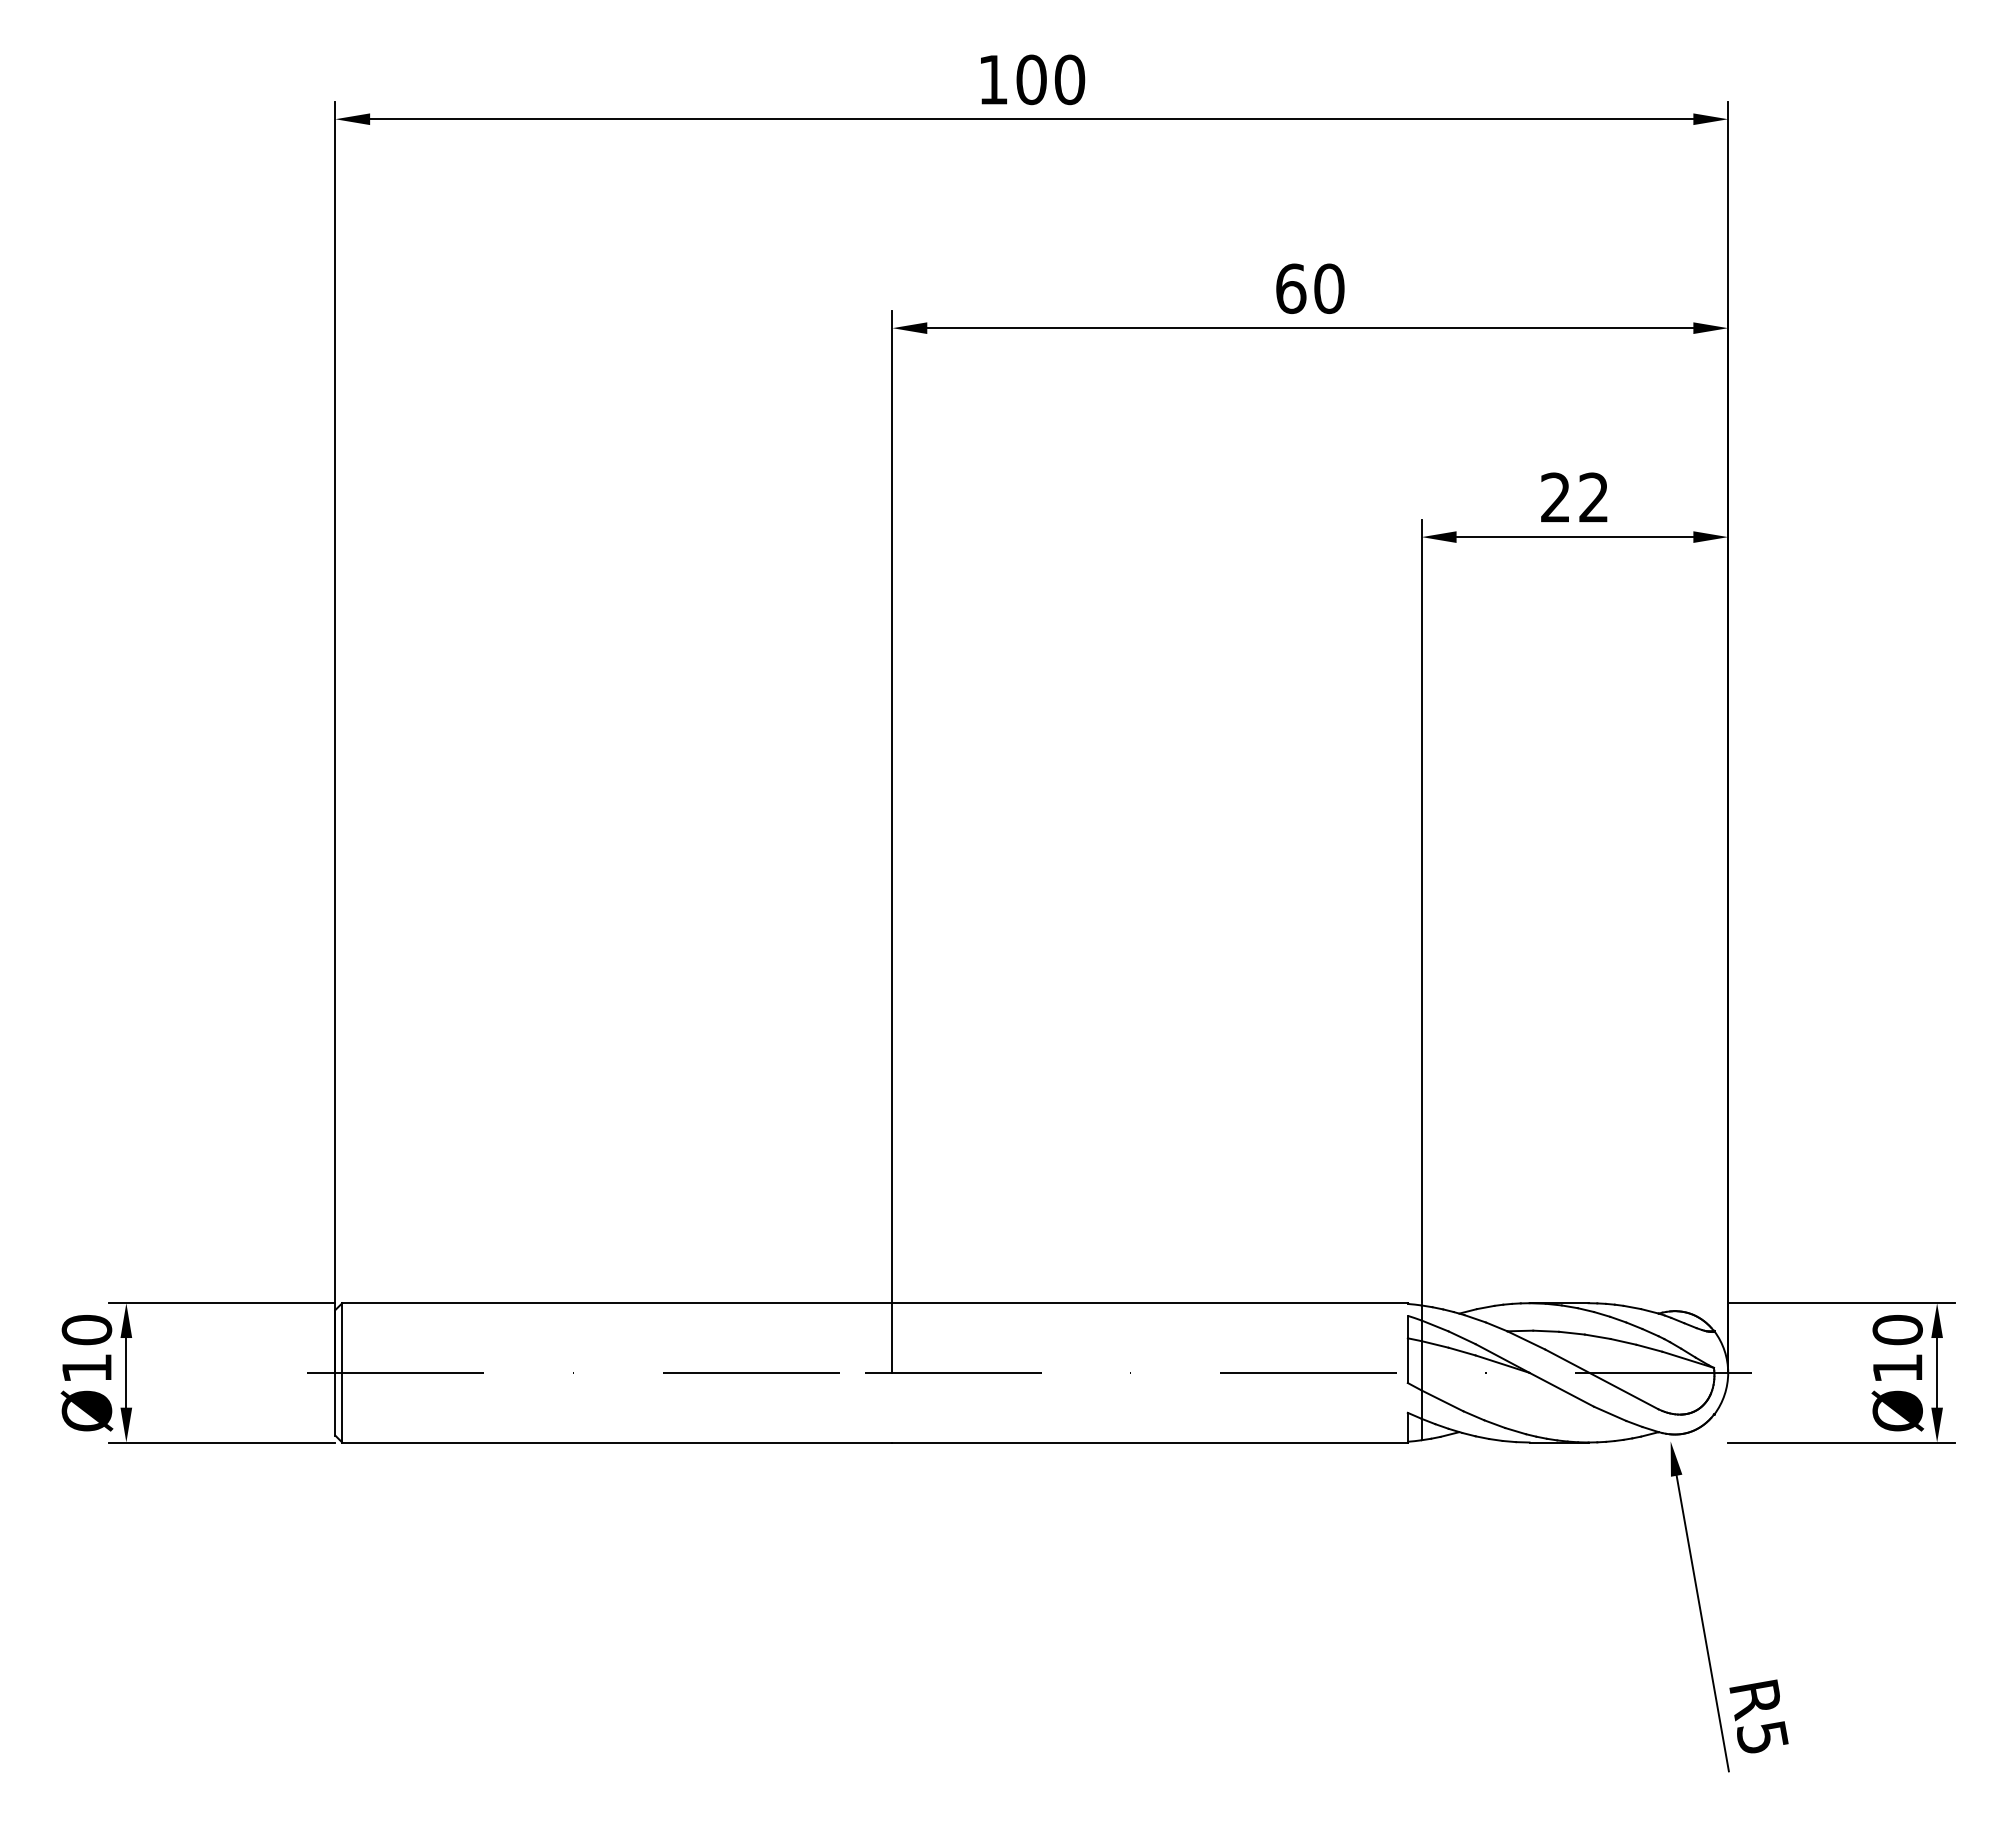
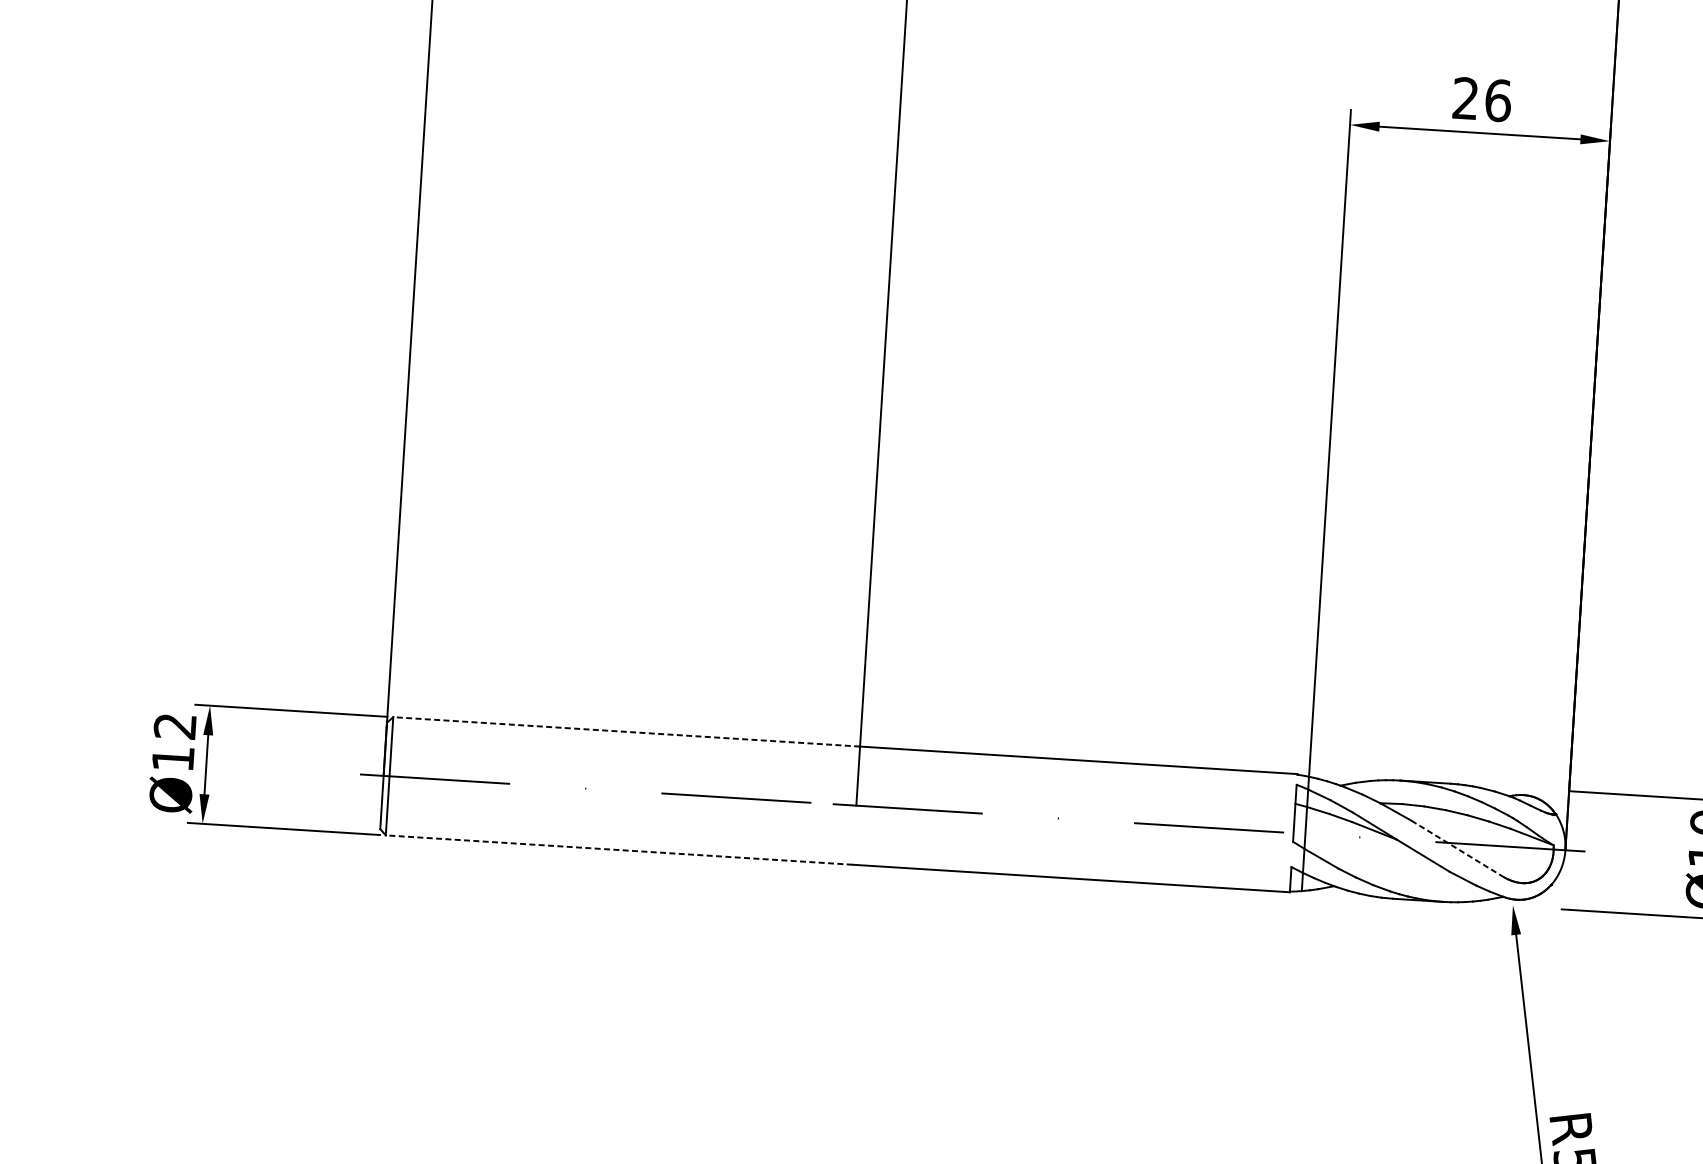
text: (1594, 497) -> (1498, 100), 22 -> 26
line: (616, 1303) -> (625, 732), solid -> dashed
text: (86, 1330) -> (174, 726), Ø10 -> Ø12
line: (1602, 1379) -> (1458, 849), solid -> dashed
line: (616, 1442) -> (618, 850), solid -> dashed

